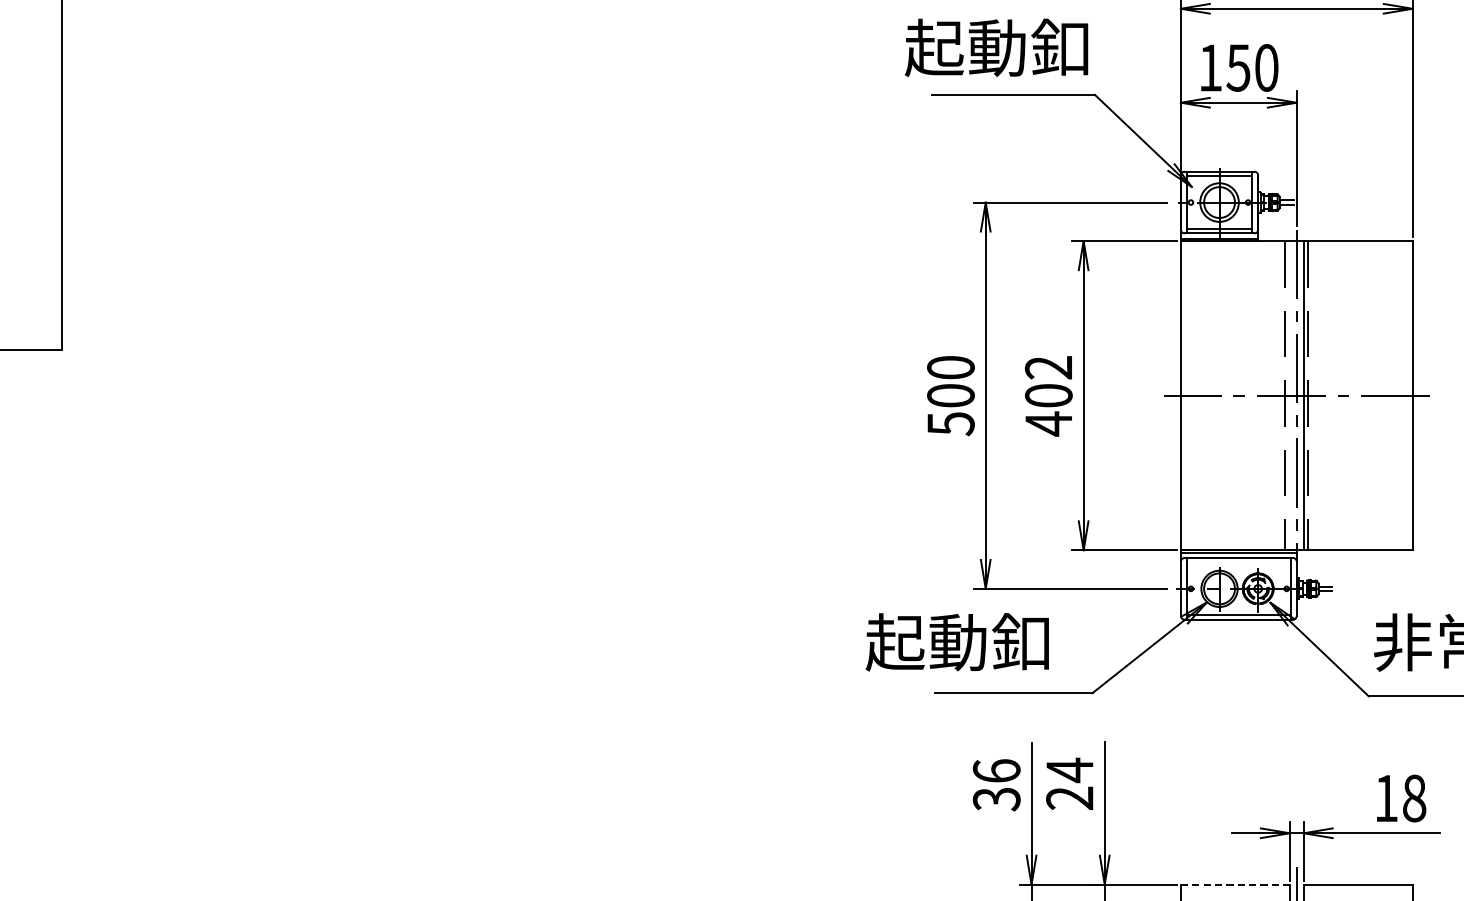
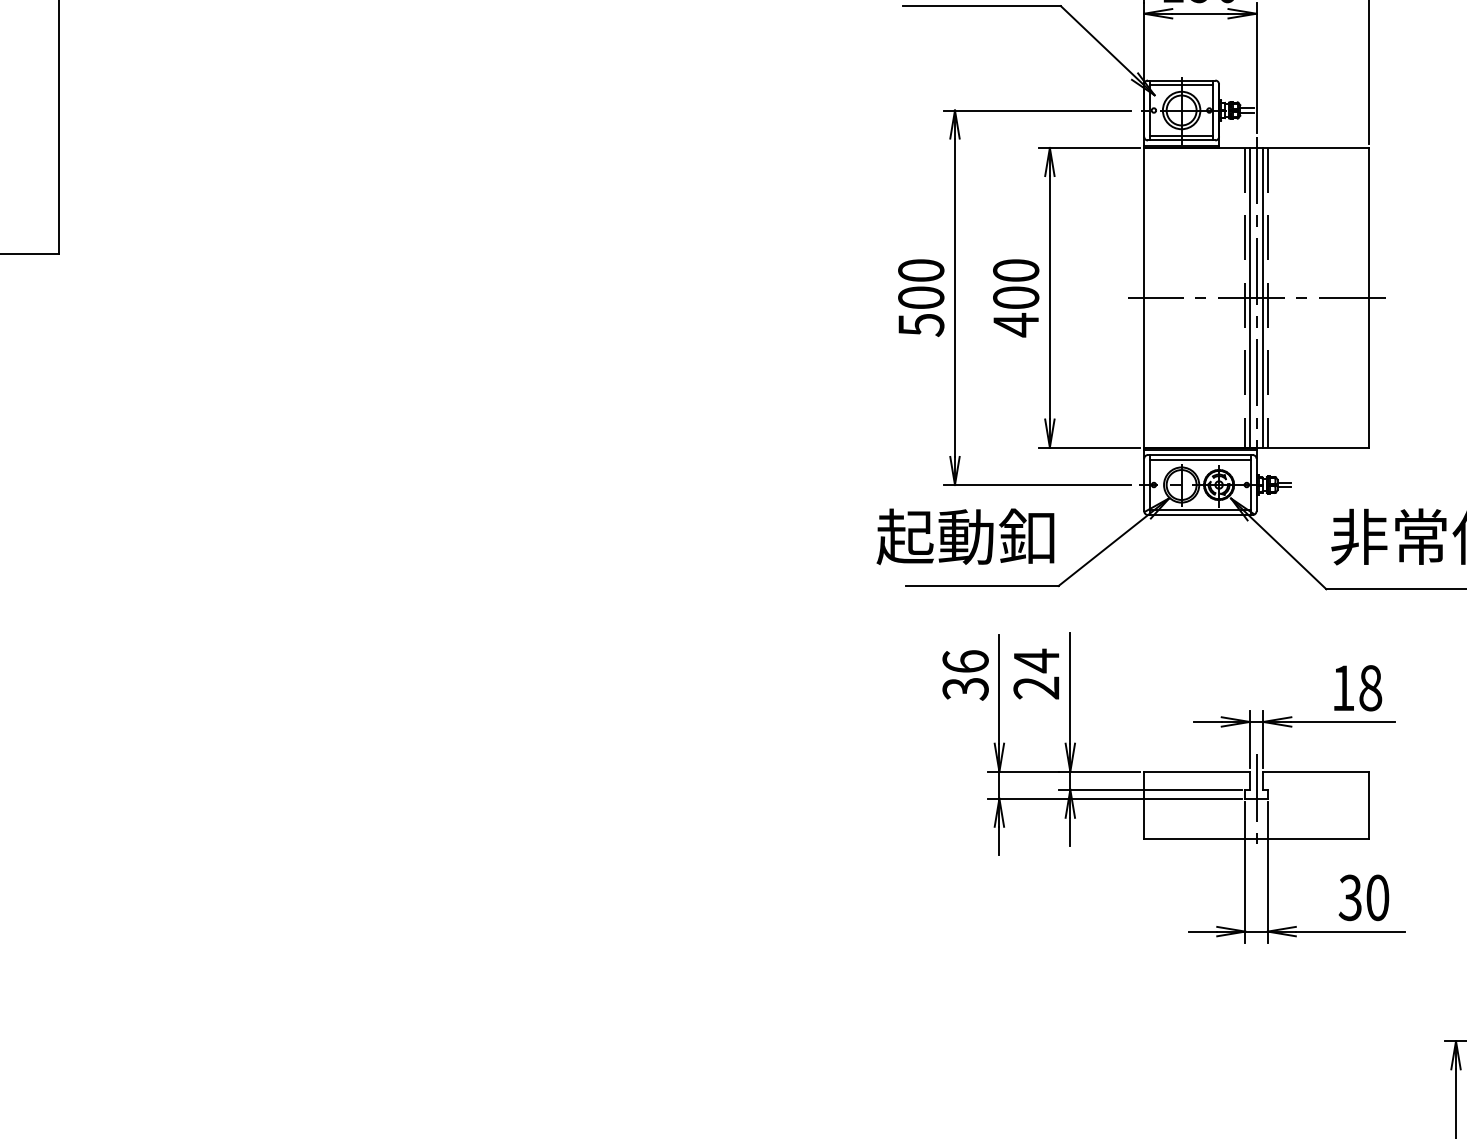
text: (1049, 367) -> (1016, 270), 402 -> 400
line: (1289, 395) -> (1249, 297), added
line: (1238, 562) -> (1200, 459), added
text: (957, 641) -> (965, 536), moved
line: (1235, 884) -> (1197, 771), dashed -> solid

